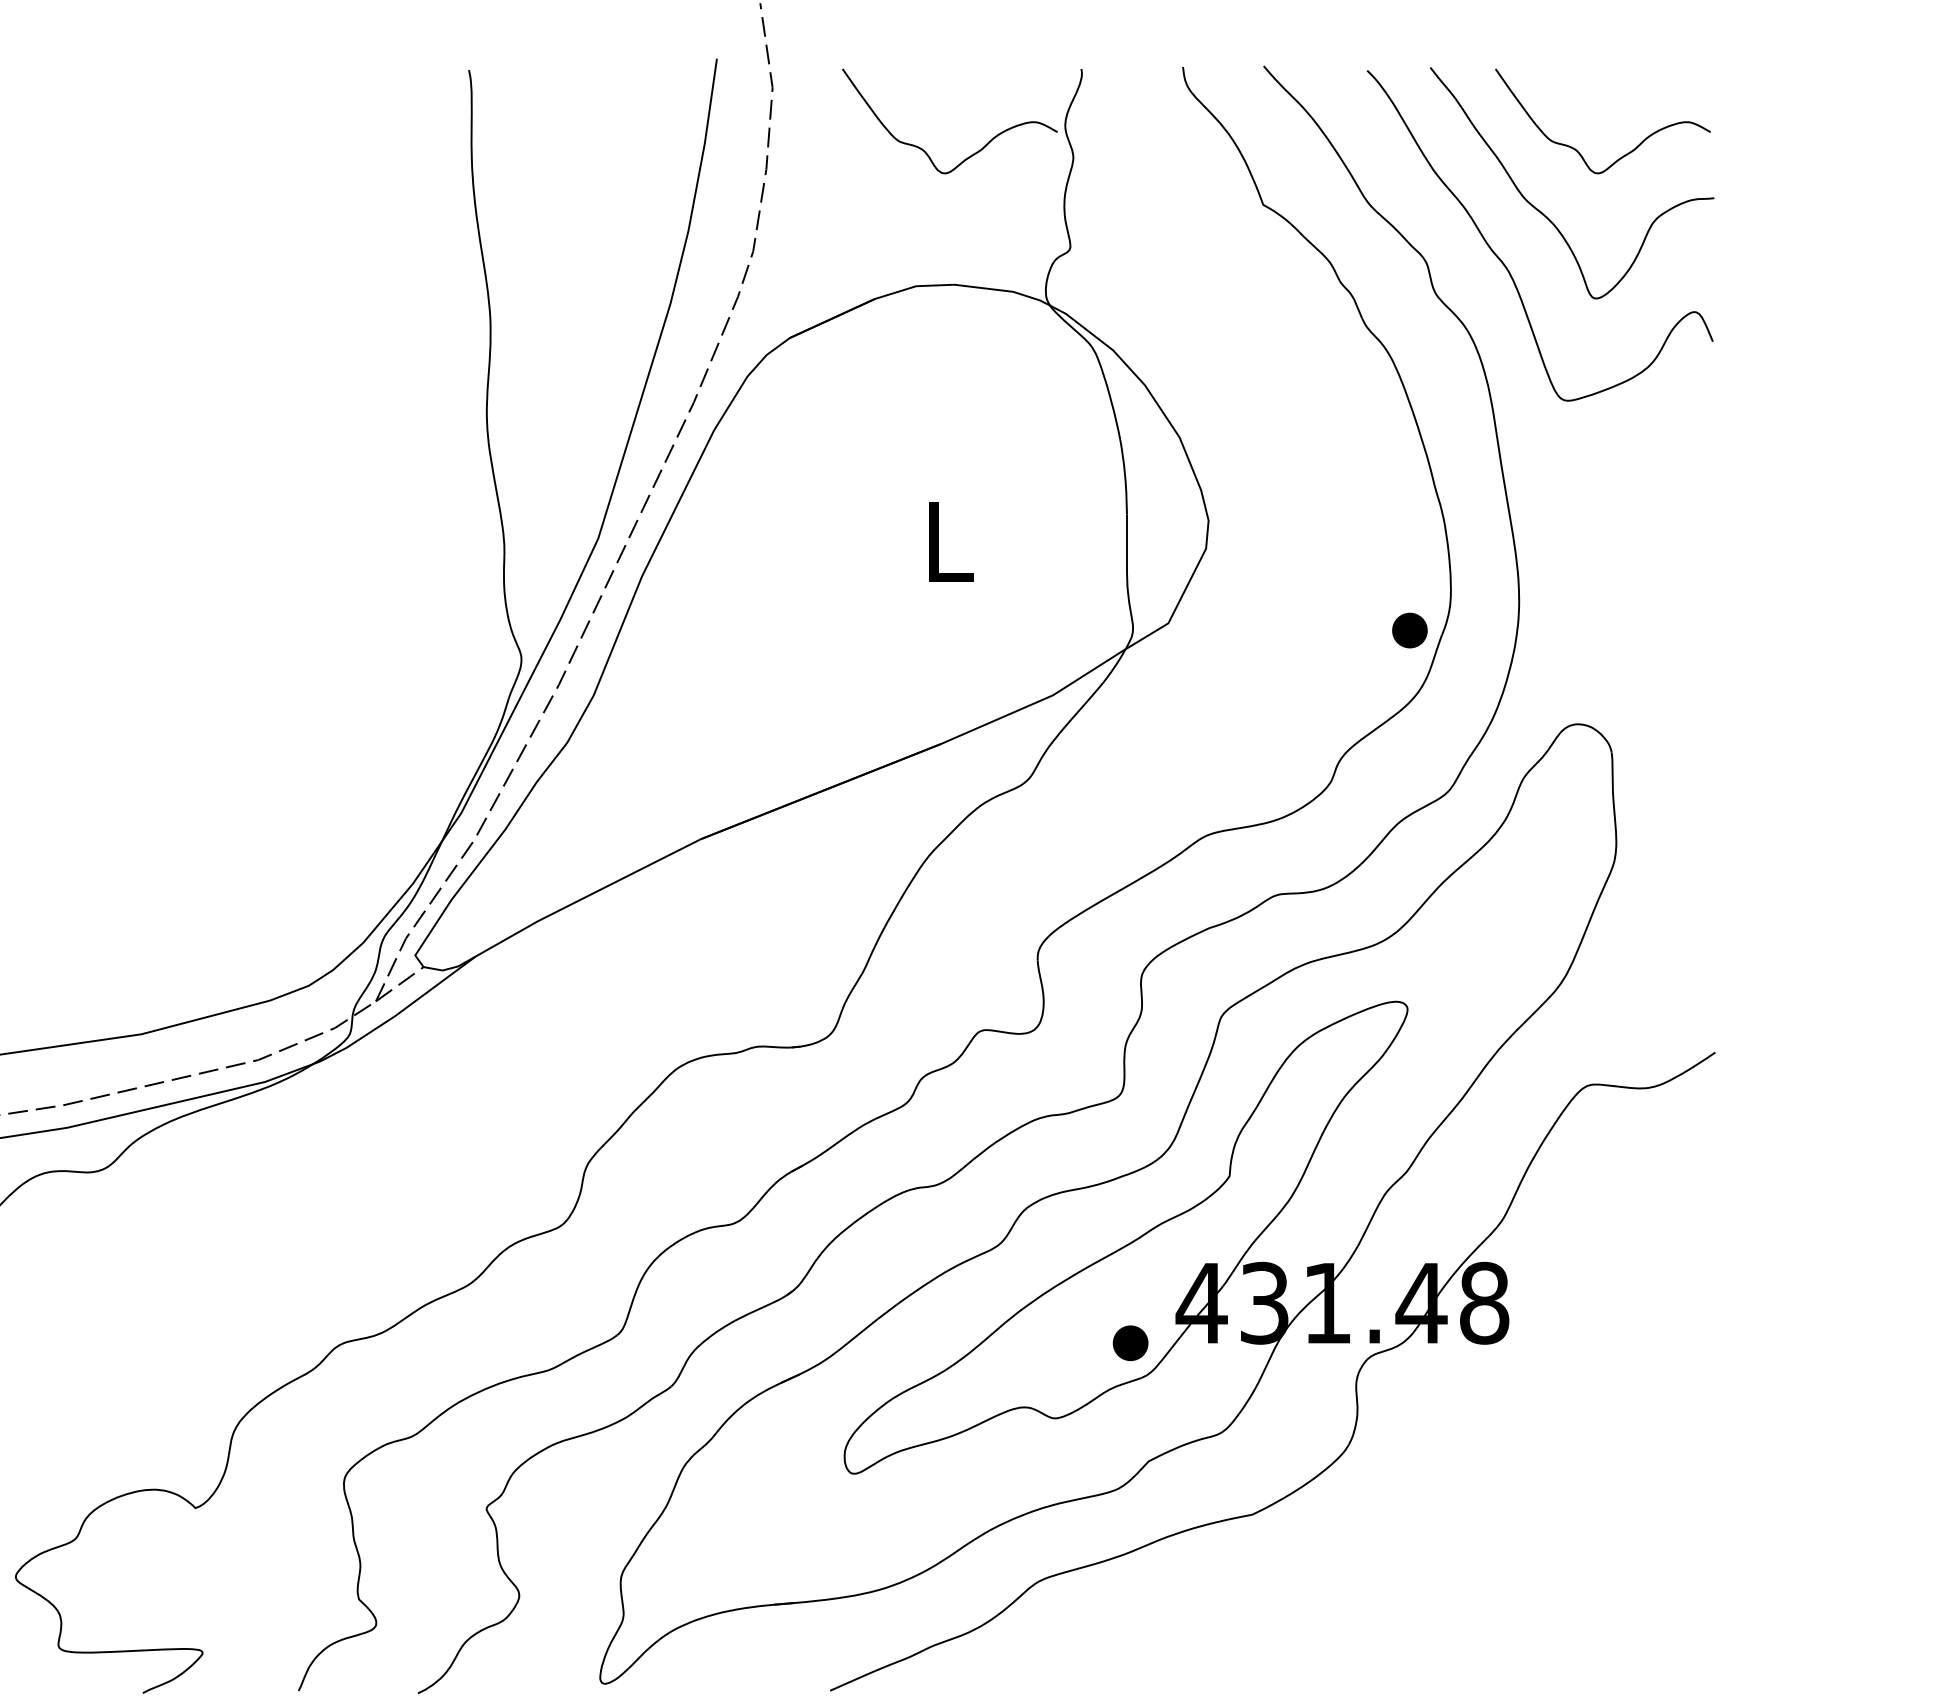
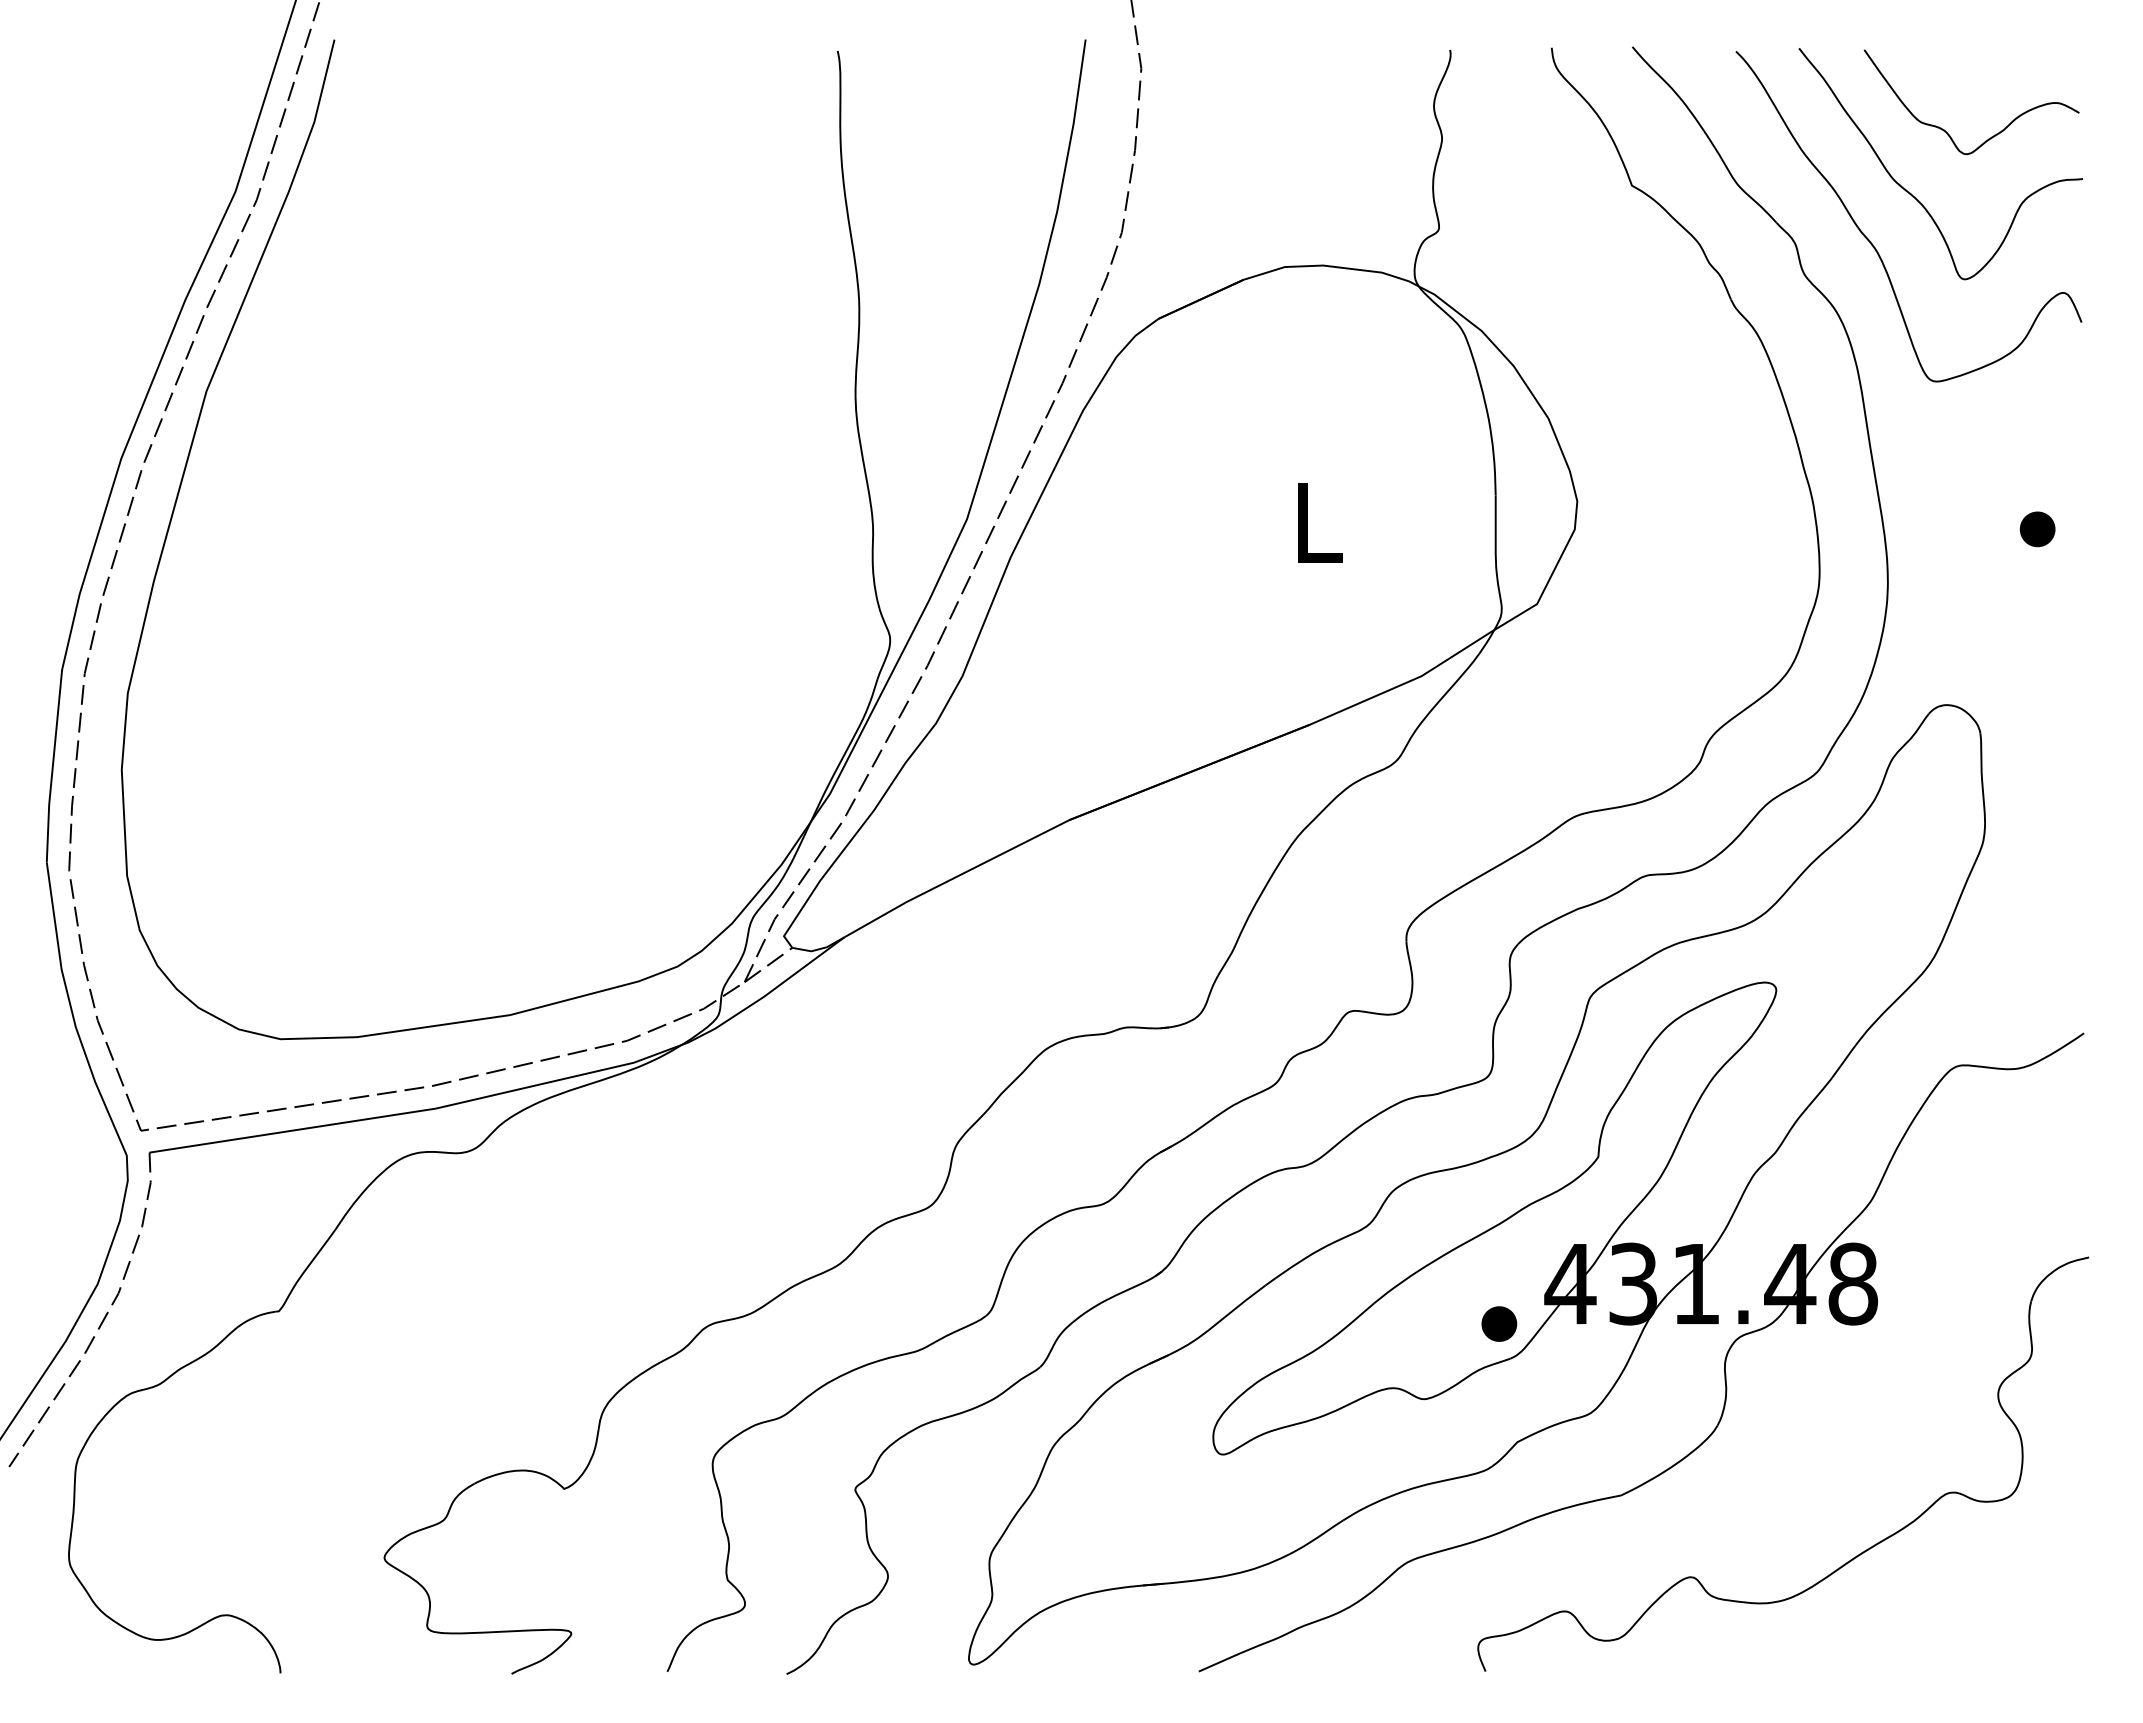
curve: (922, 148) -> (1291, 129), removed
part: (1409, 630) -> (2037, 529), moved
part: (1478, 1580) -> (1847, 1561), added

